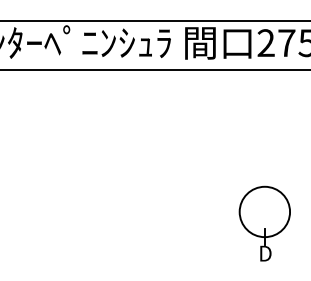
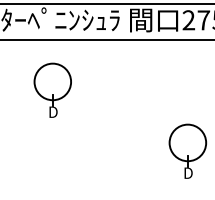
part: (78, 139) -> (52, 90), added

